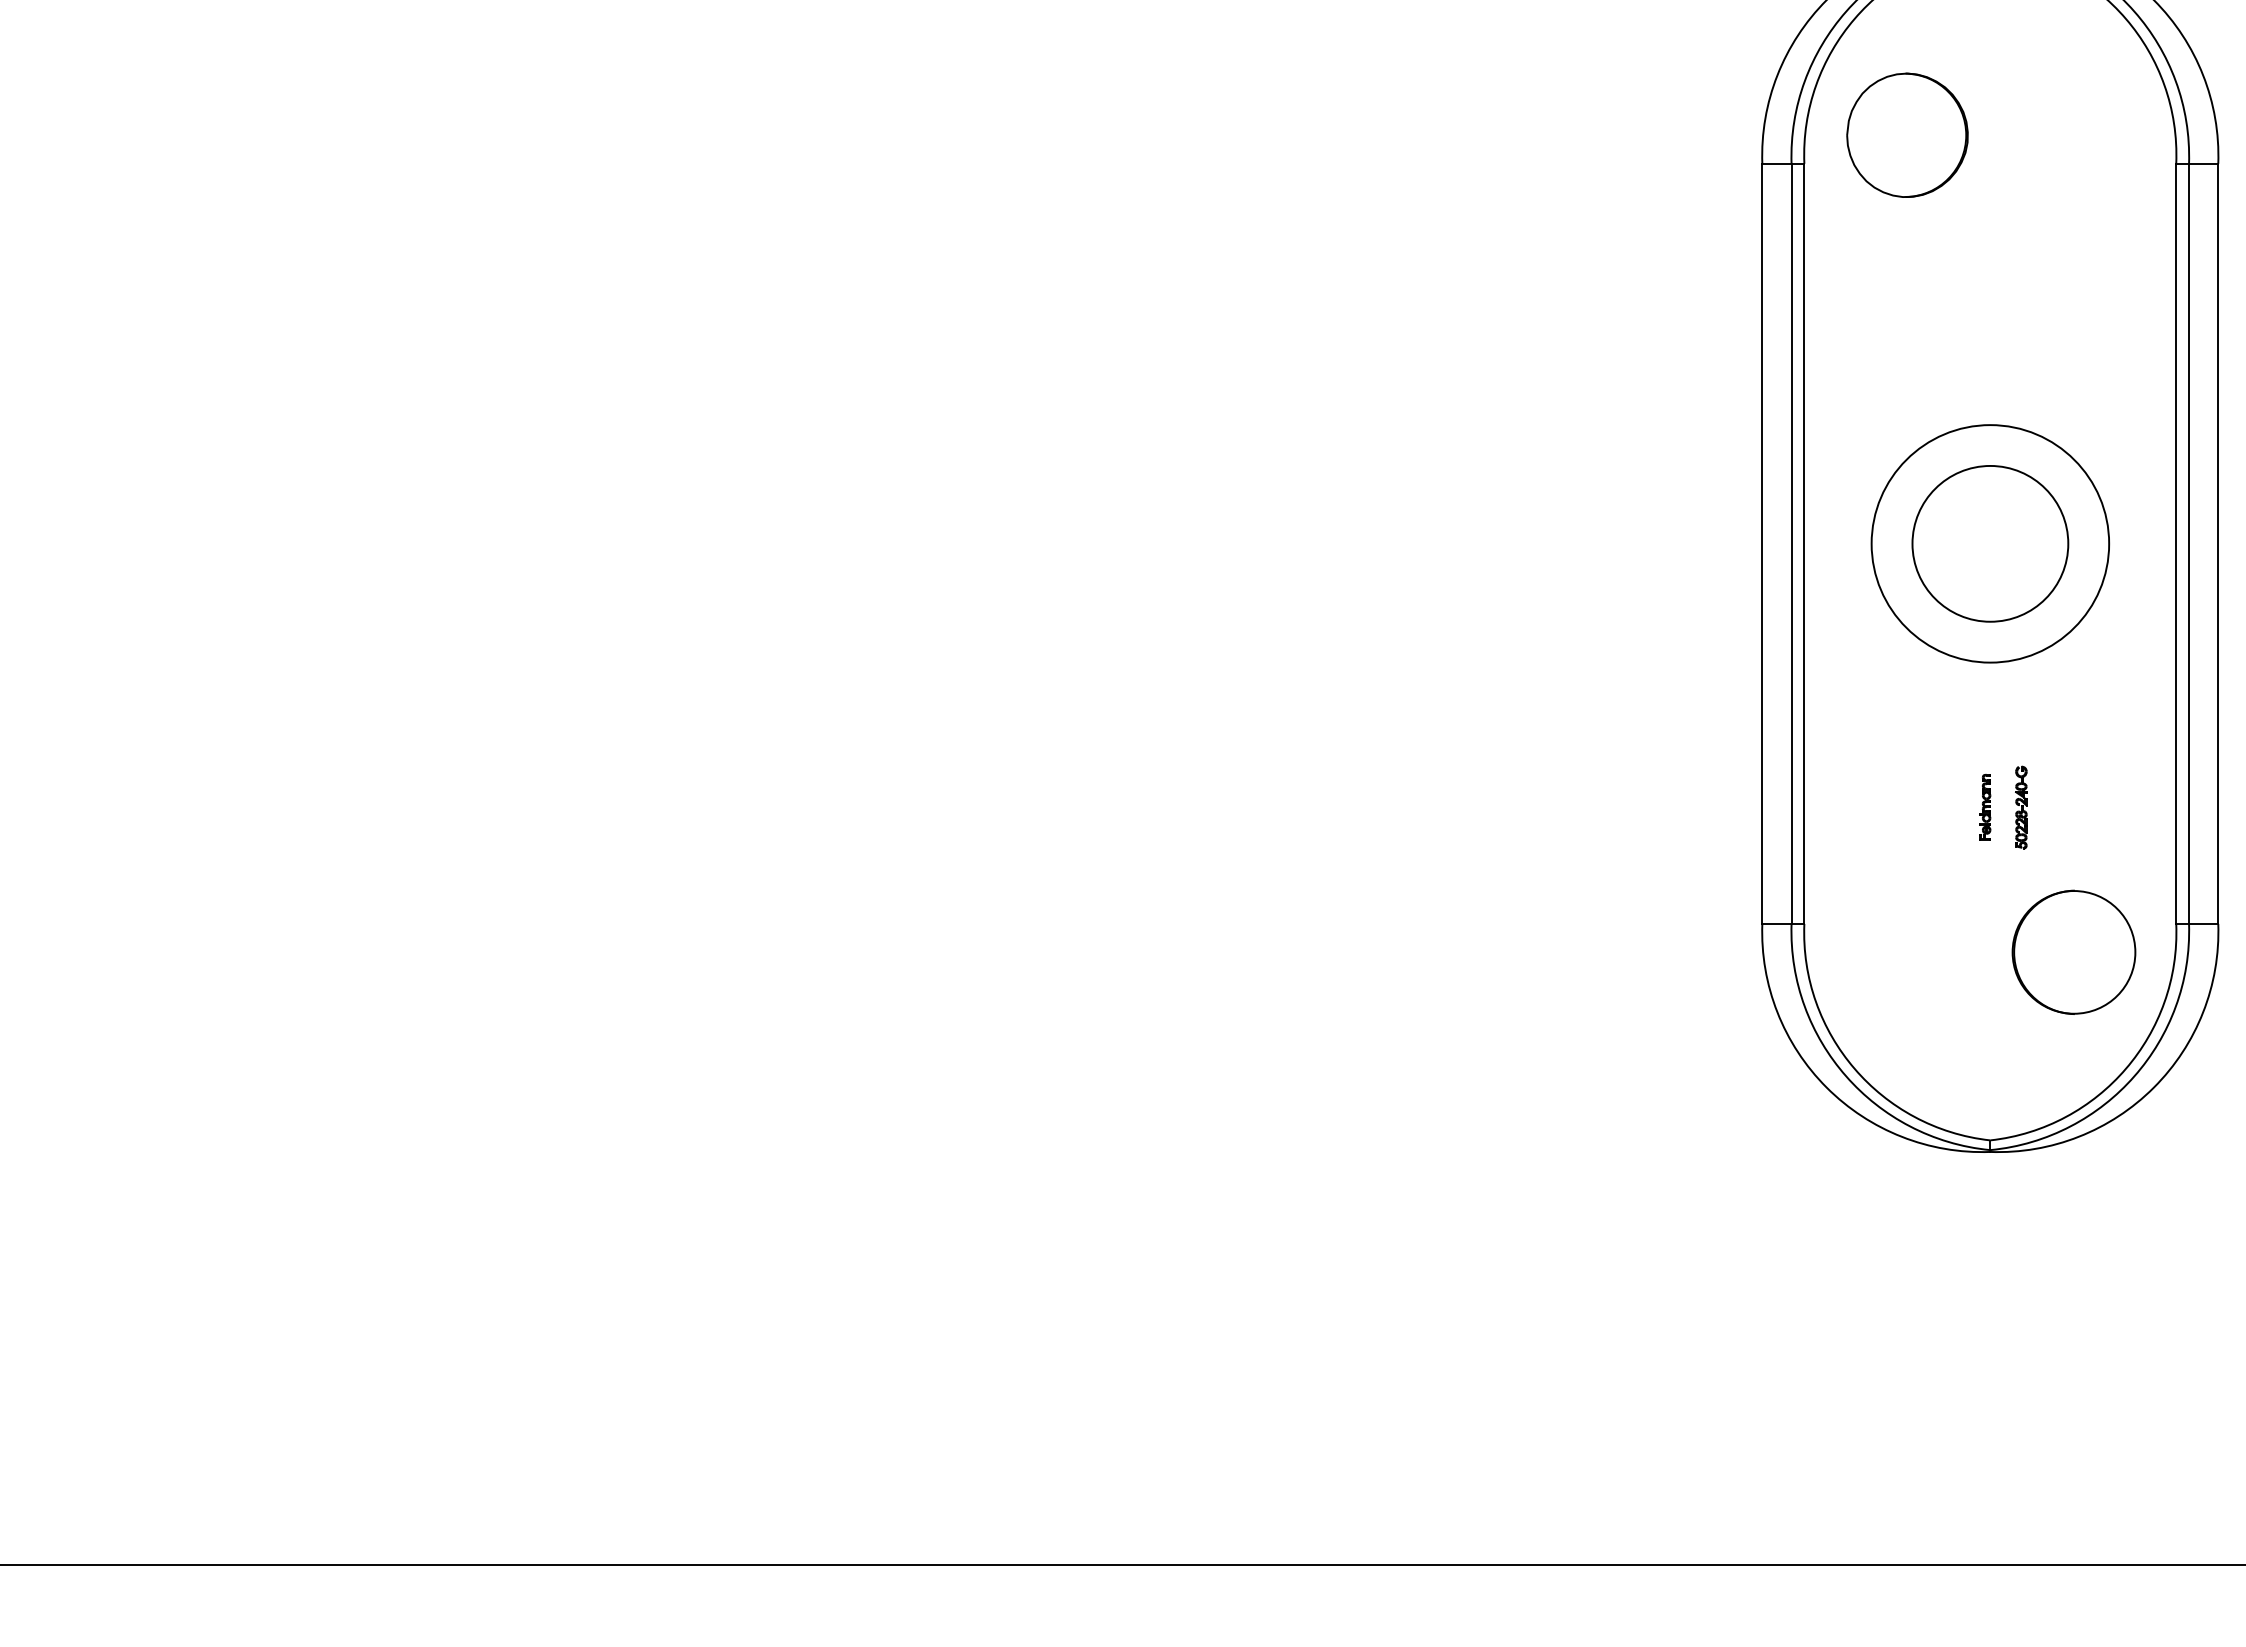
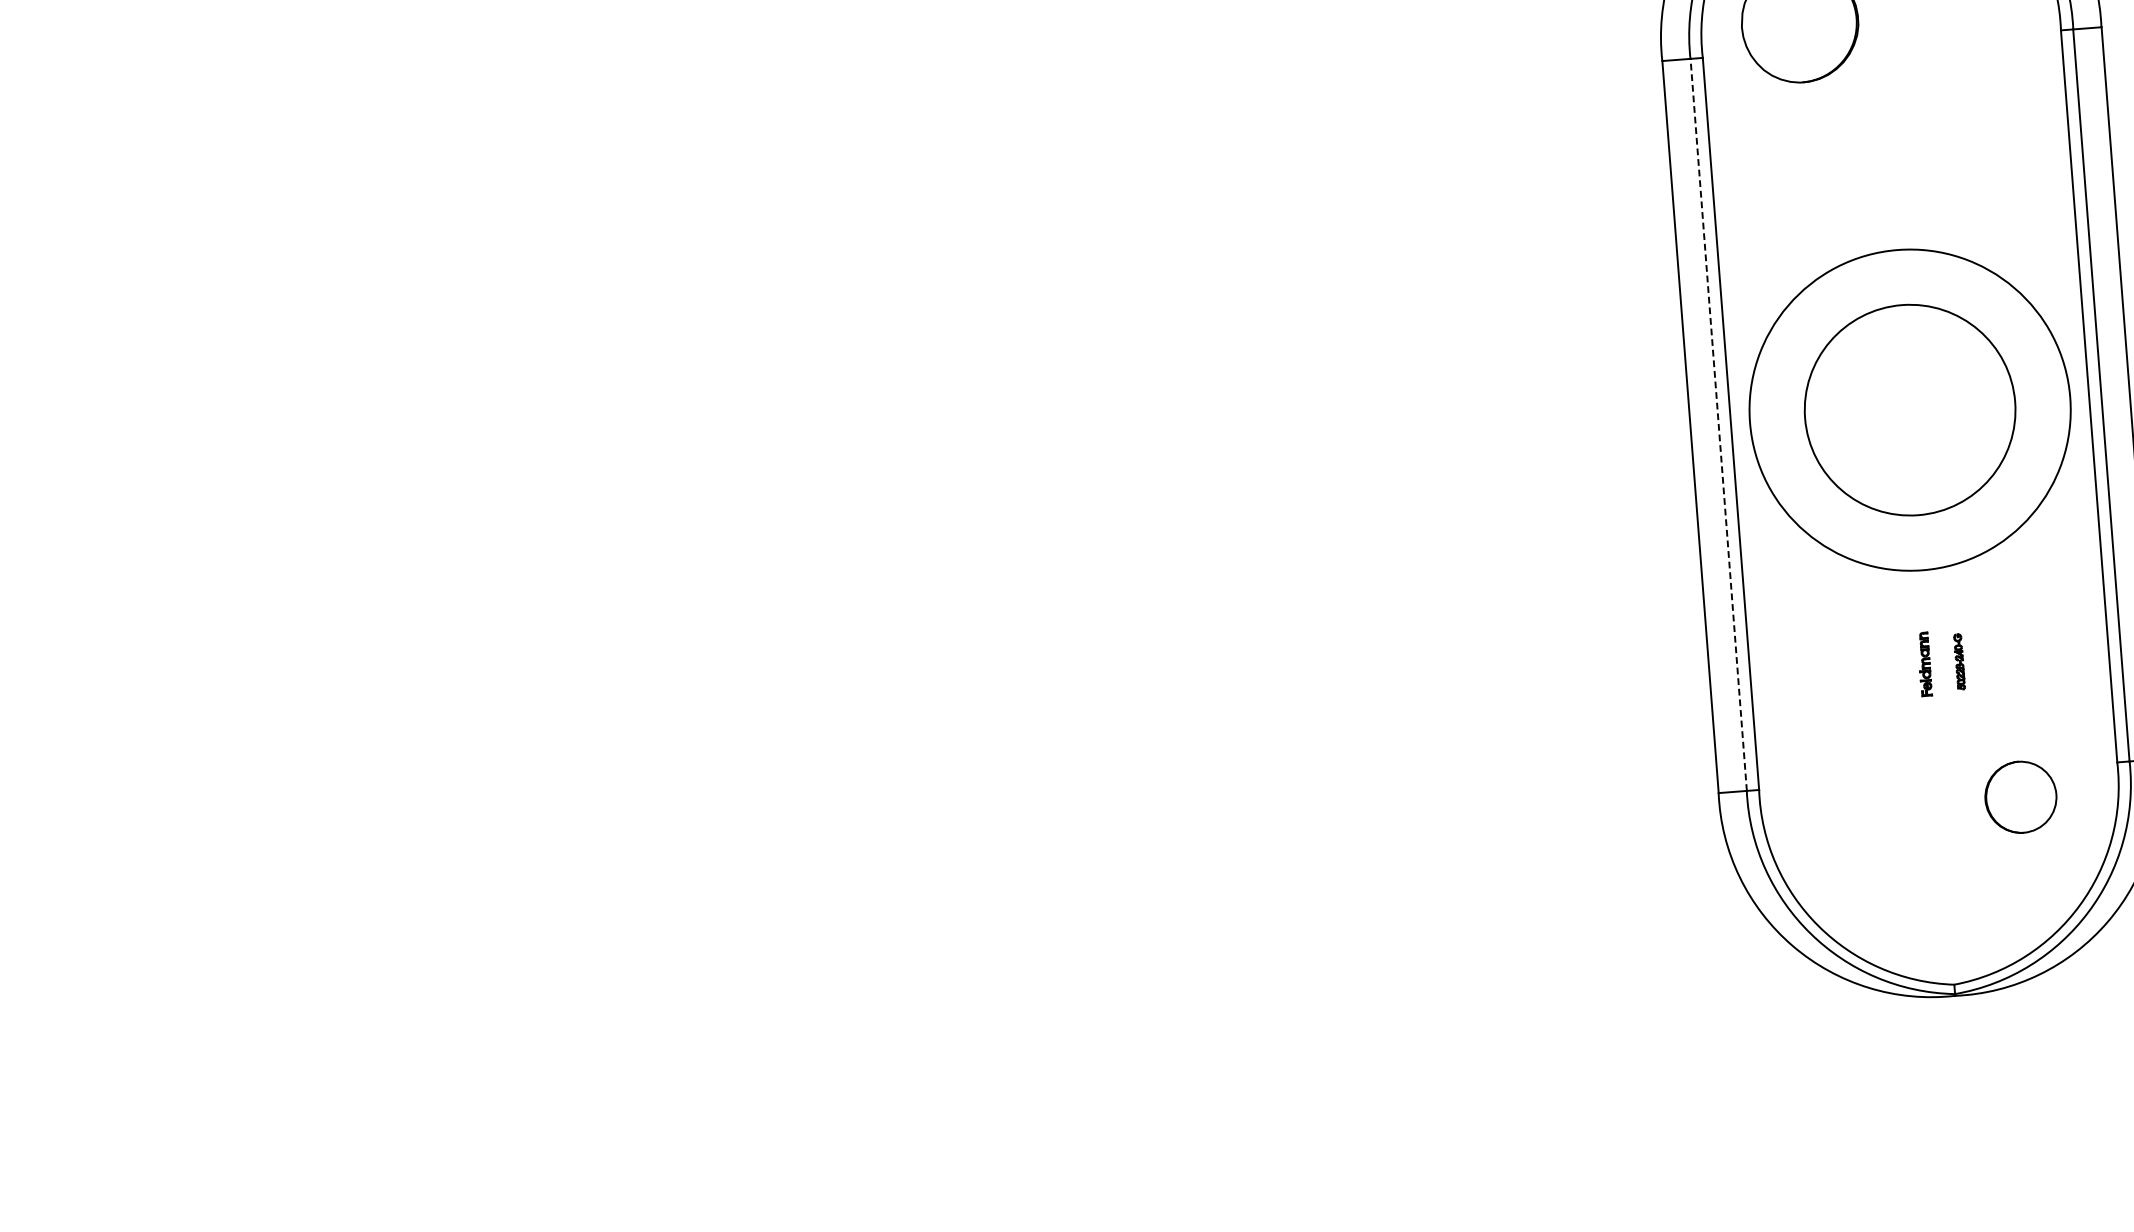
line: (1791, 543) -> (1718, 424), solid -> dashed
circle: (1990, 543) -> (1910, 409), size x1.4
circle: (1990, 543) -> (1910, 409), size x1.4
part: (2021, 807) -> (1959, 661), size x0.7
part: (2073, 951) -> (2020, 796), size x0.6

